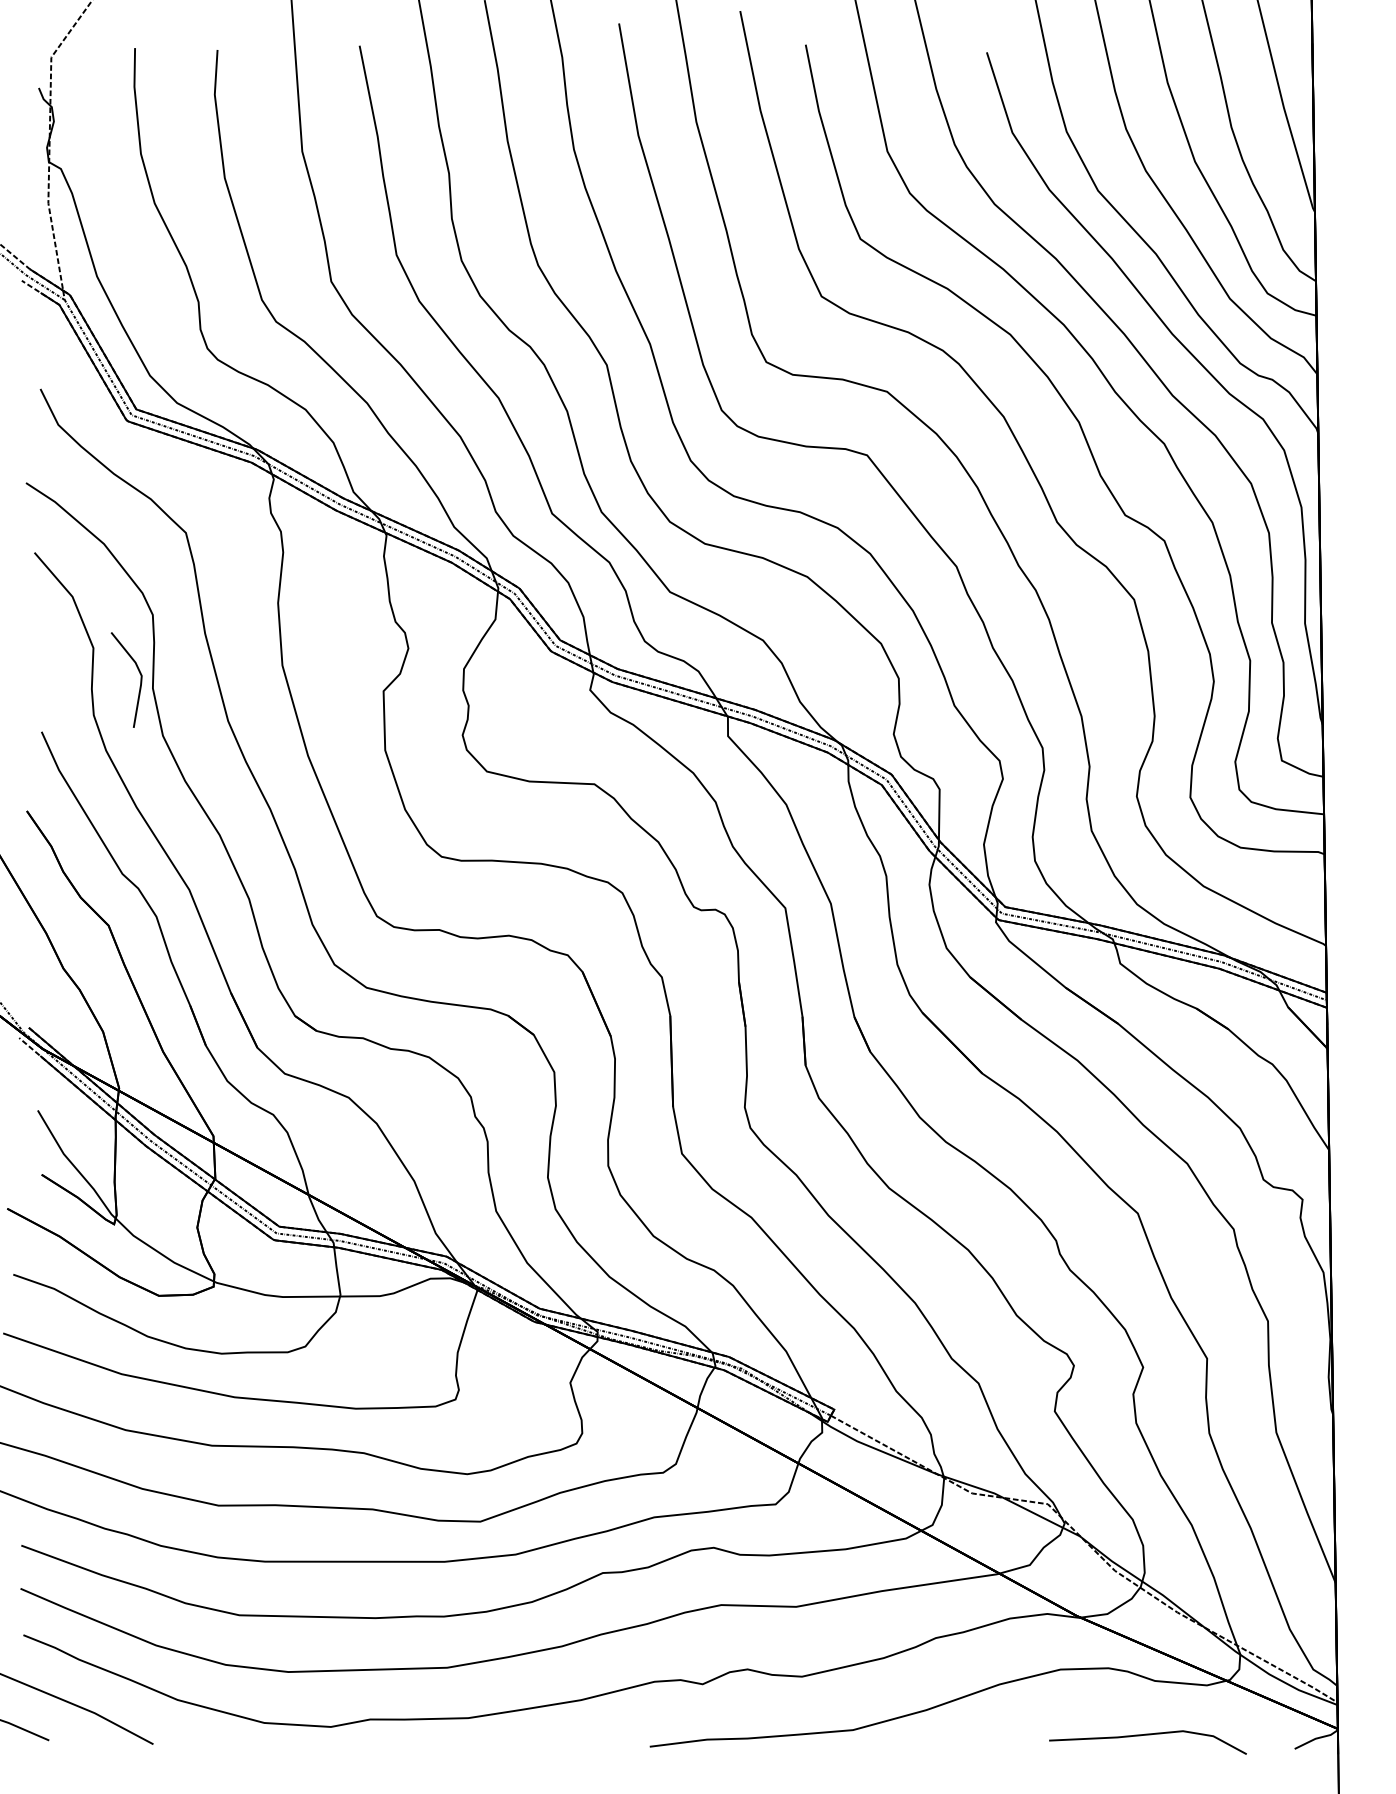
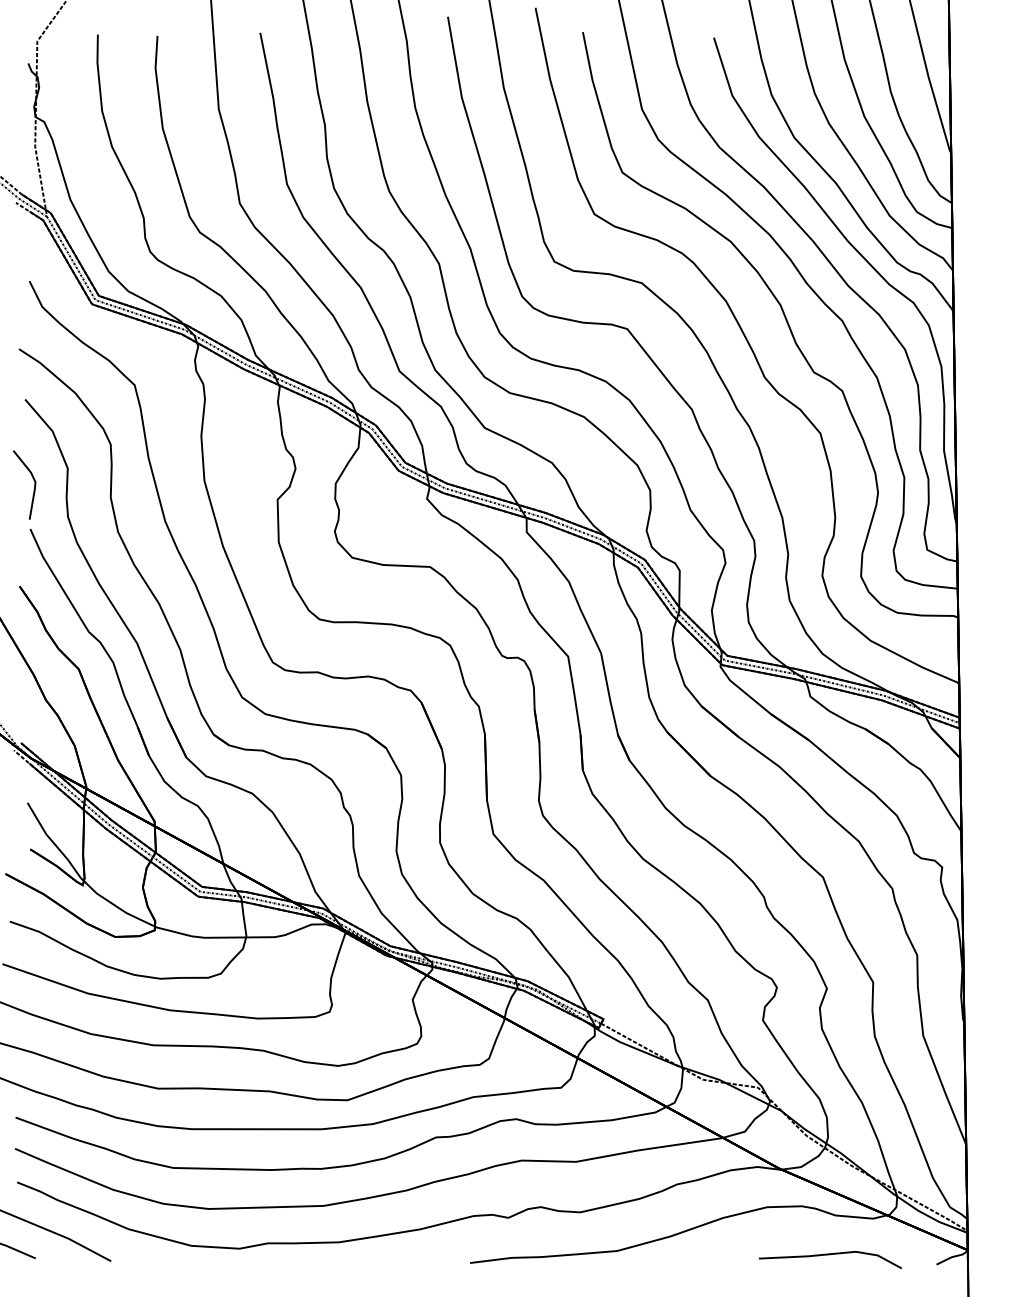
line: (140, 679) -> (34, 484), moved

